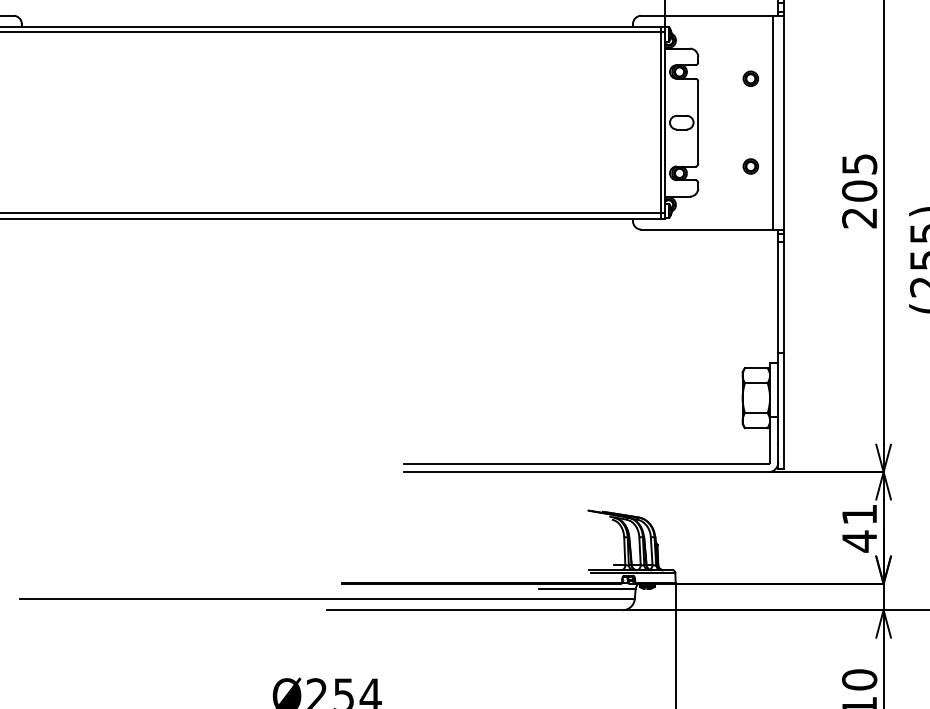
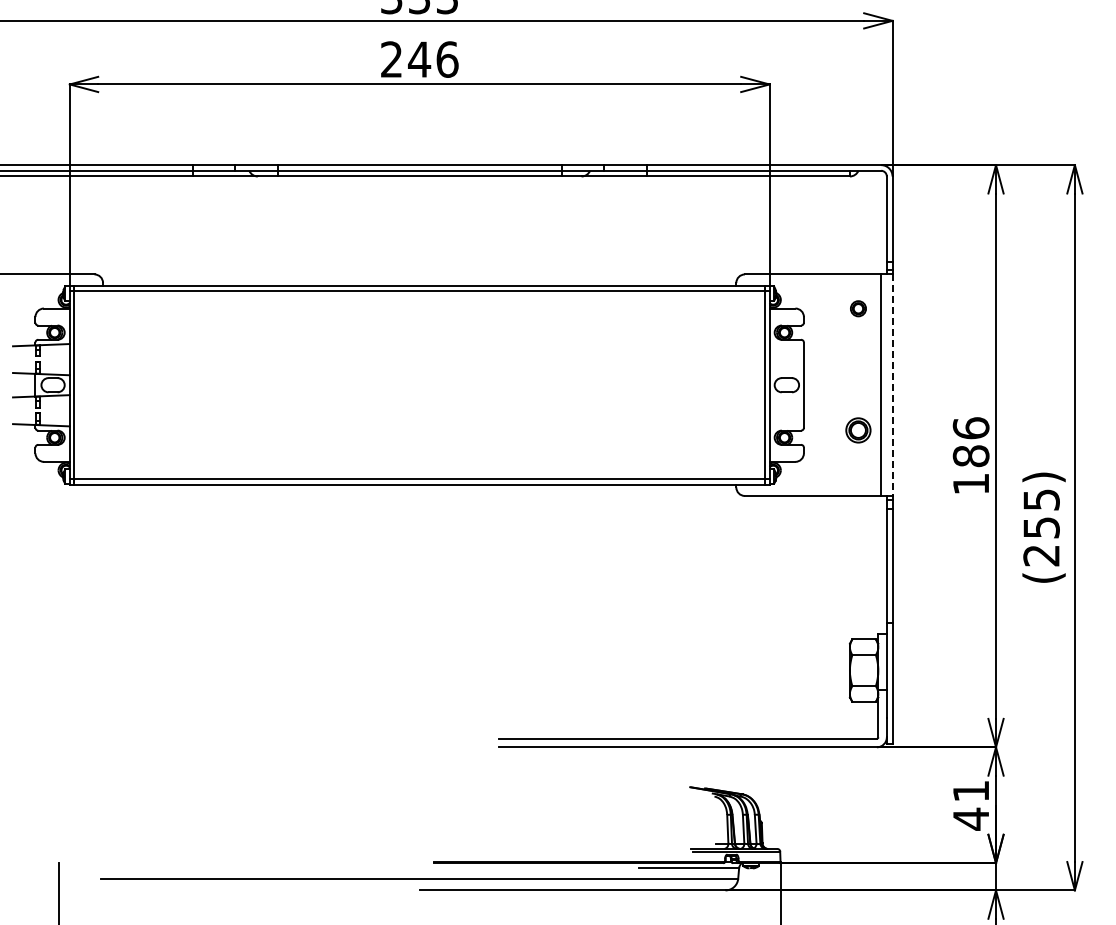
part: (750, 78) -> (858, 308), moved
line: (783, 122) -> (892, 385), solid -> dashed
part: (750, 166) -> (858, 430), size x1.6
text: (858, 190) -> (970, 455), 205 -> 186

